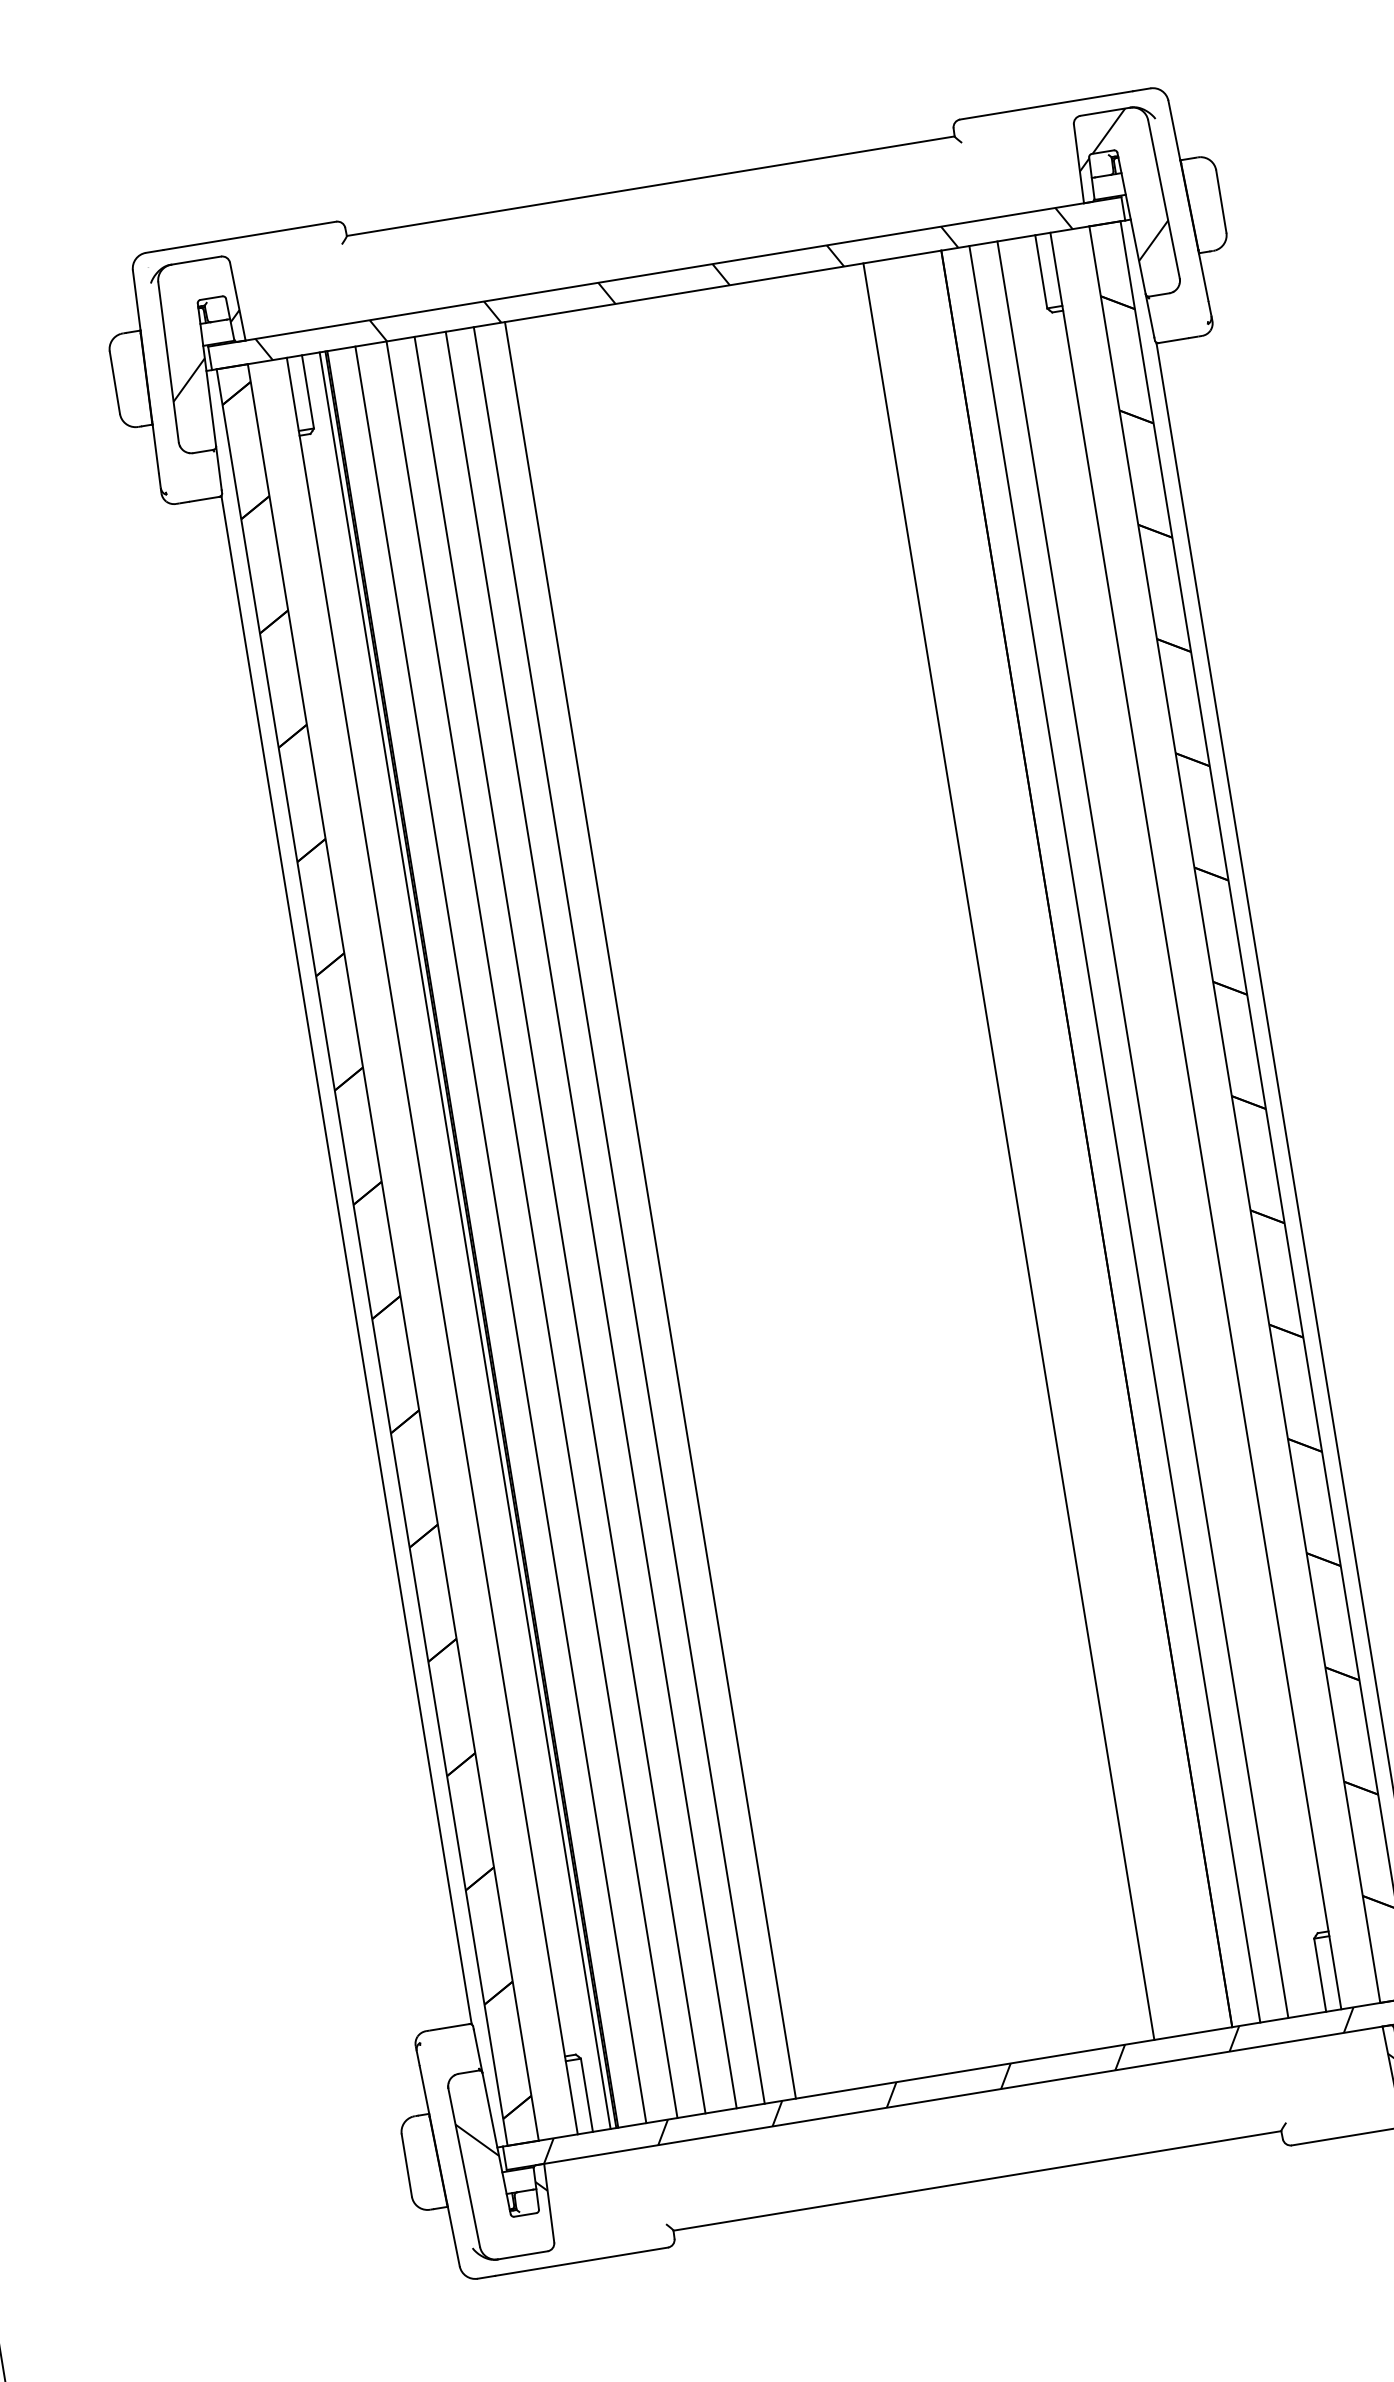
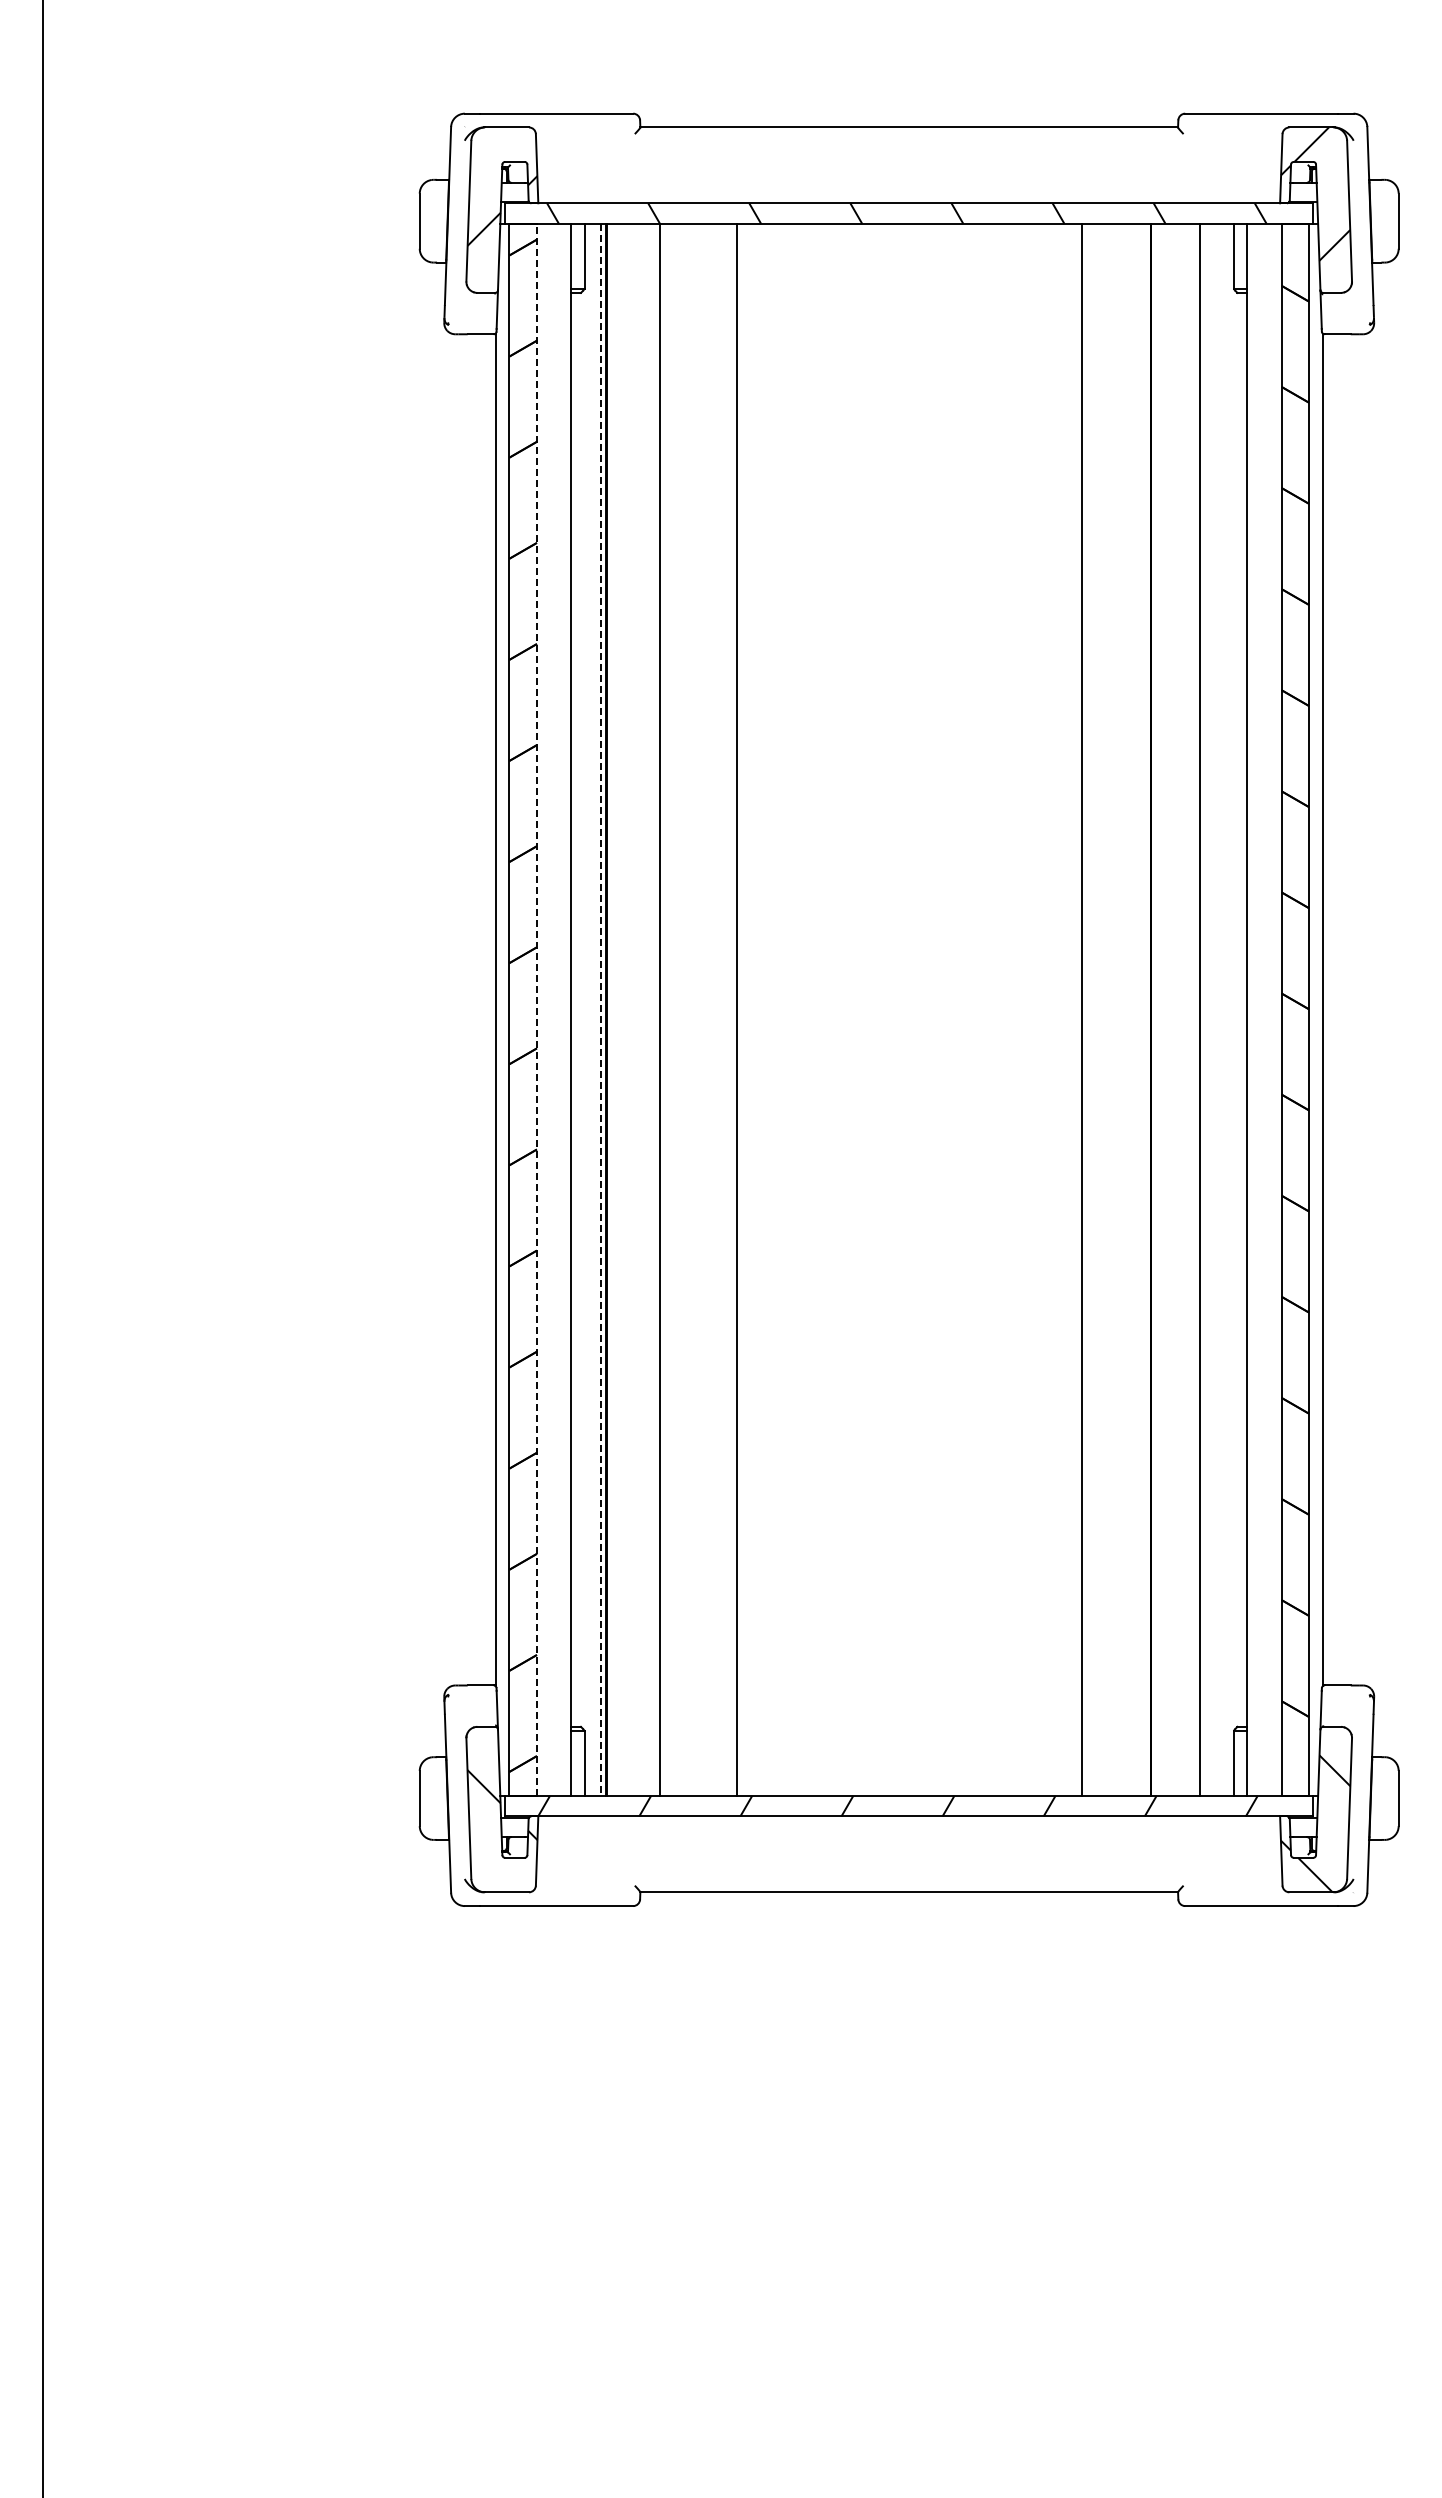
line: (1114, 1133) -> (1175, 1009), removed
line: (650, 1209) -> (764, 1009), removed
line: (591, 1219) -> (712, 1009), removed
line: (560, 1224) -> (684, 1009), removed
line: (501, 1234) -> (632, 1009), removed
line: (465, 1240) -> (600, 1009), solid -> dashed
line: (392, 1252) -> (536, 1009), solid -> dashed

